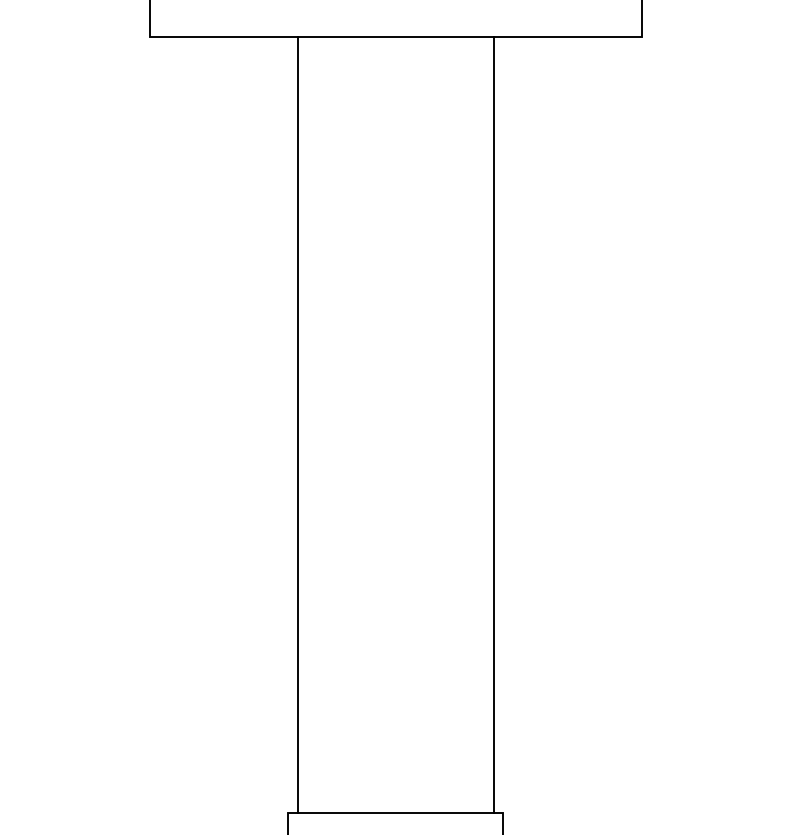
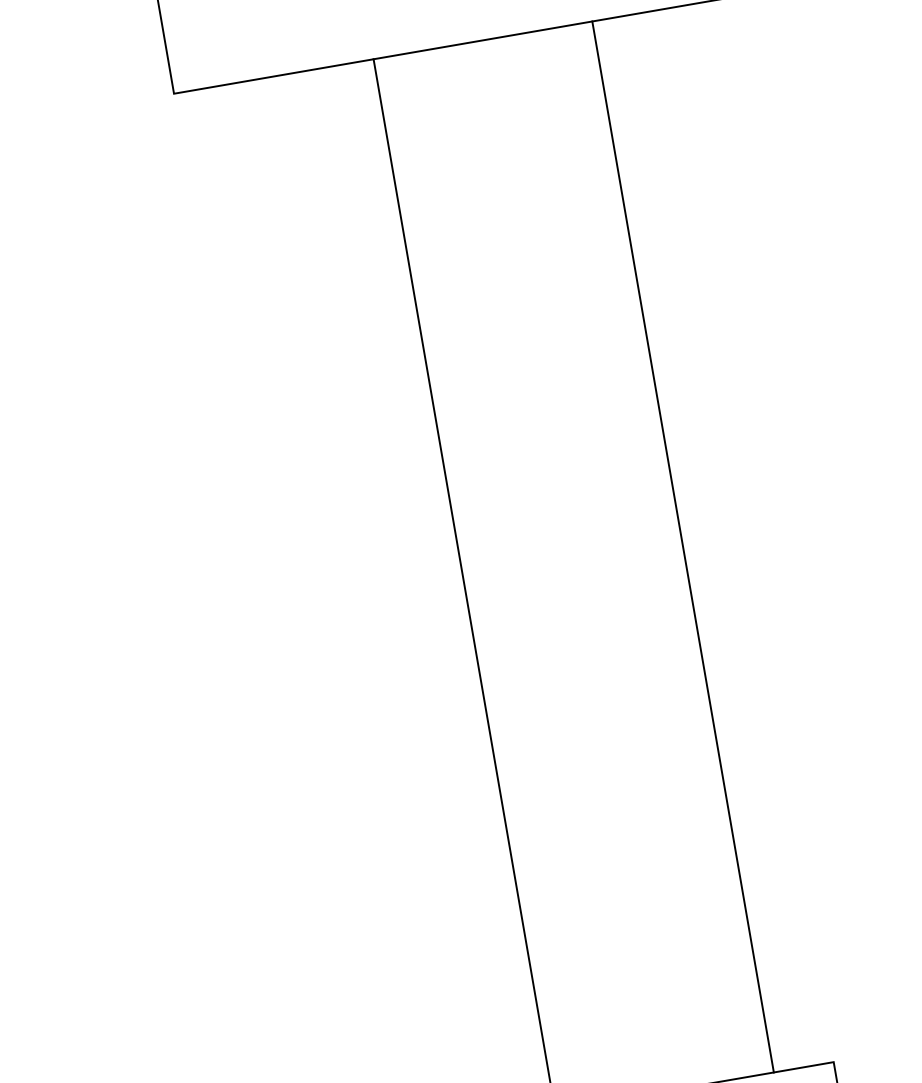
line: (494, 424) -> (683, 546), moved

